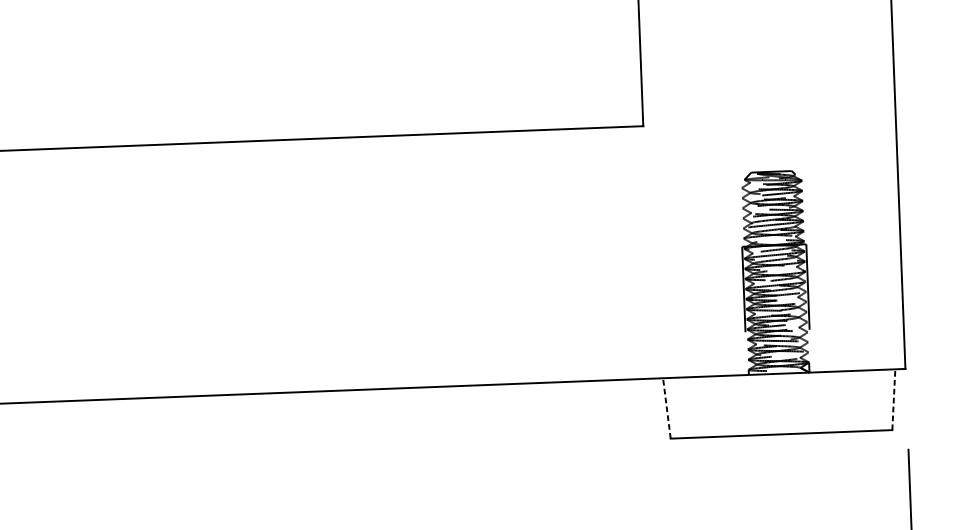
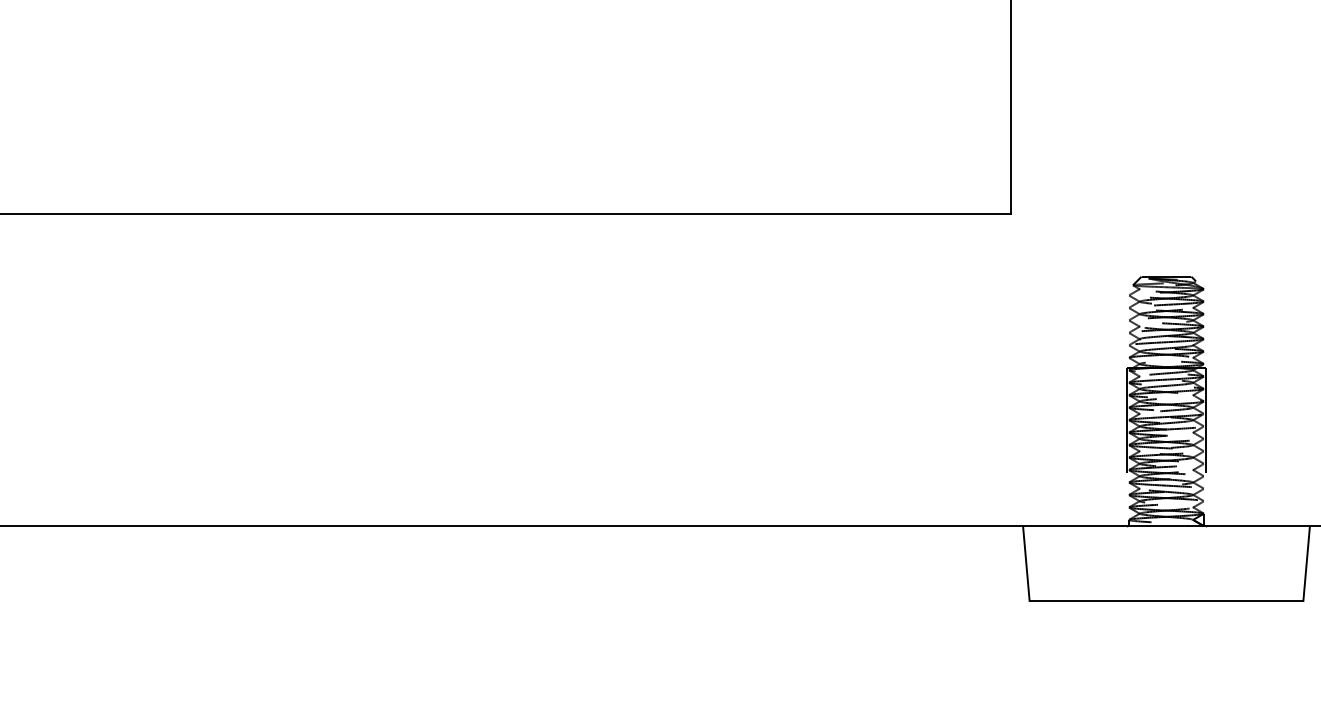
line: (893, 399) -> (1306, 563), dashed -> solid
line: (667, 408) -> (1026, 563), dashed -> solid

